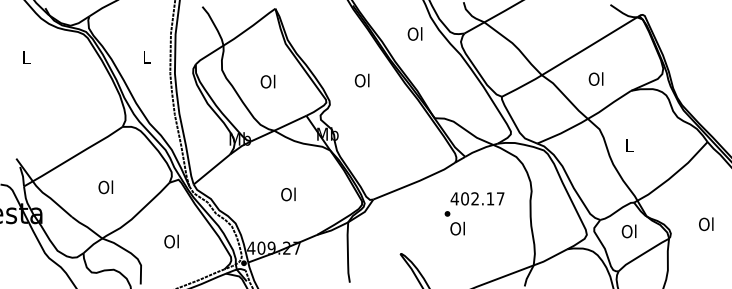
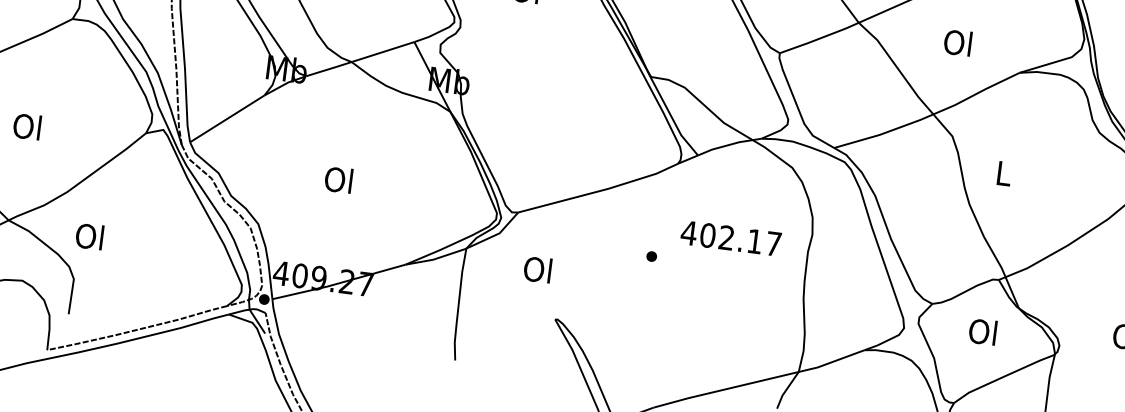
text: (288, 194) -> (338, 180), moved
text: (477, 198) -> (731, 237), moved
text: (457, 228) -> (537, 269), moved
text: (171, 241) -> (89, 236), moved

